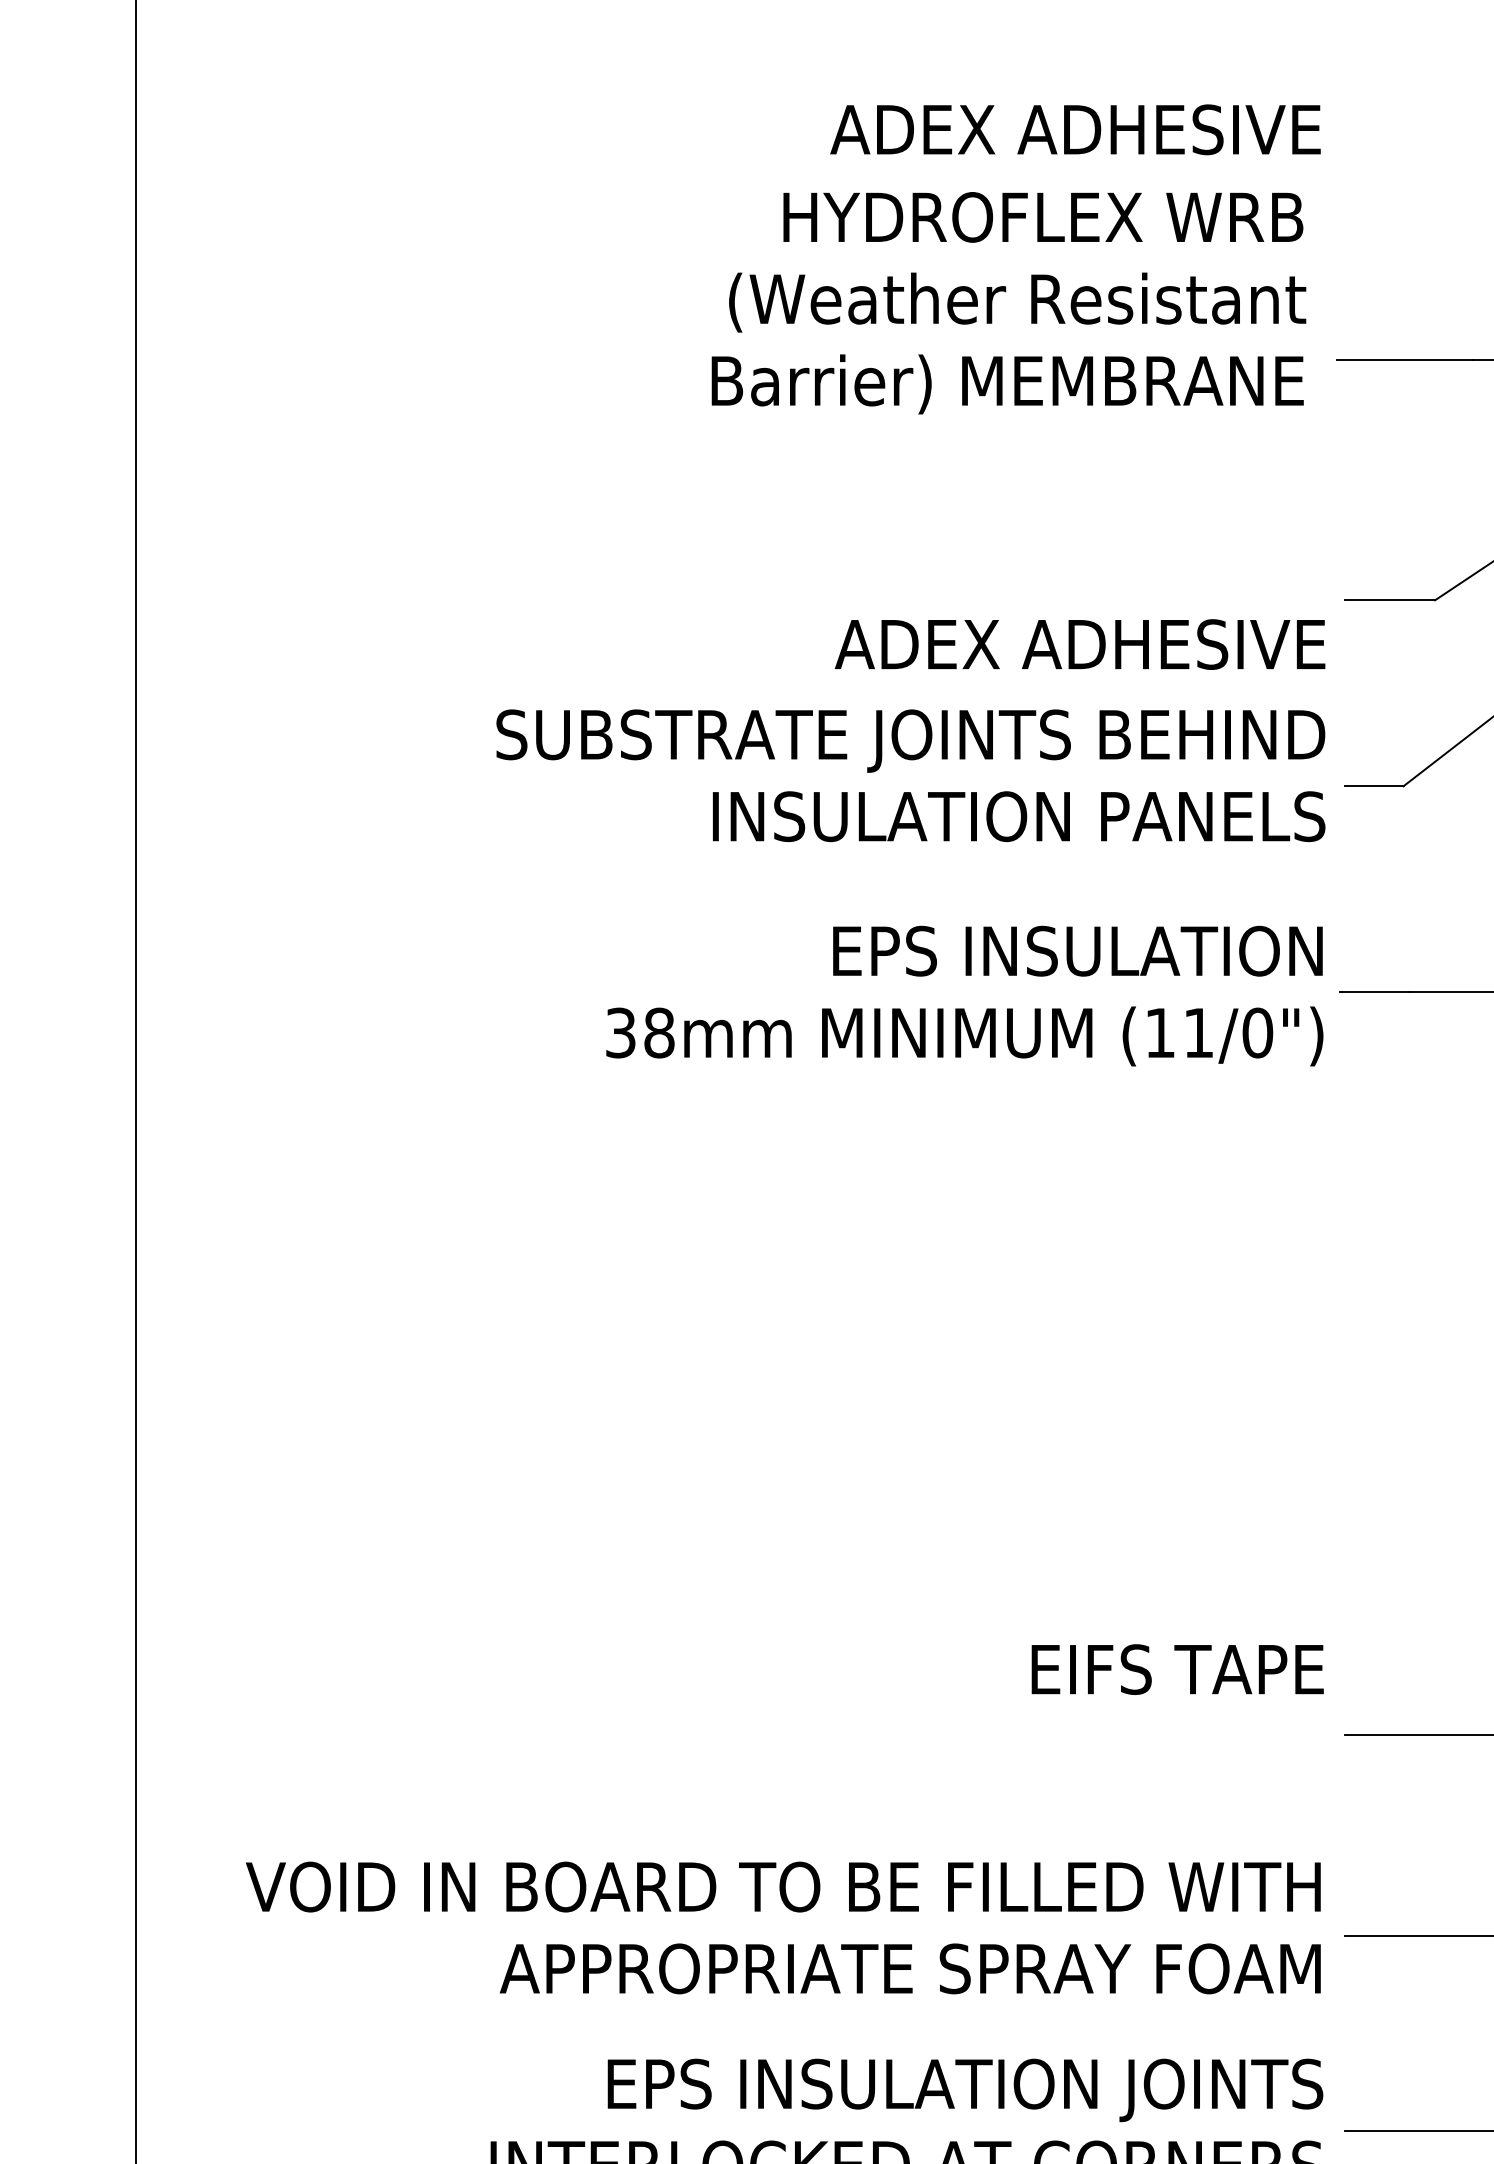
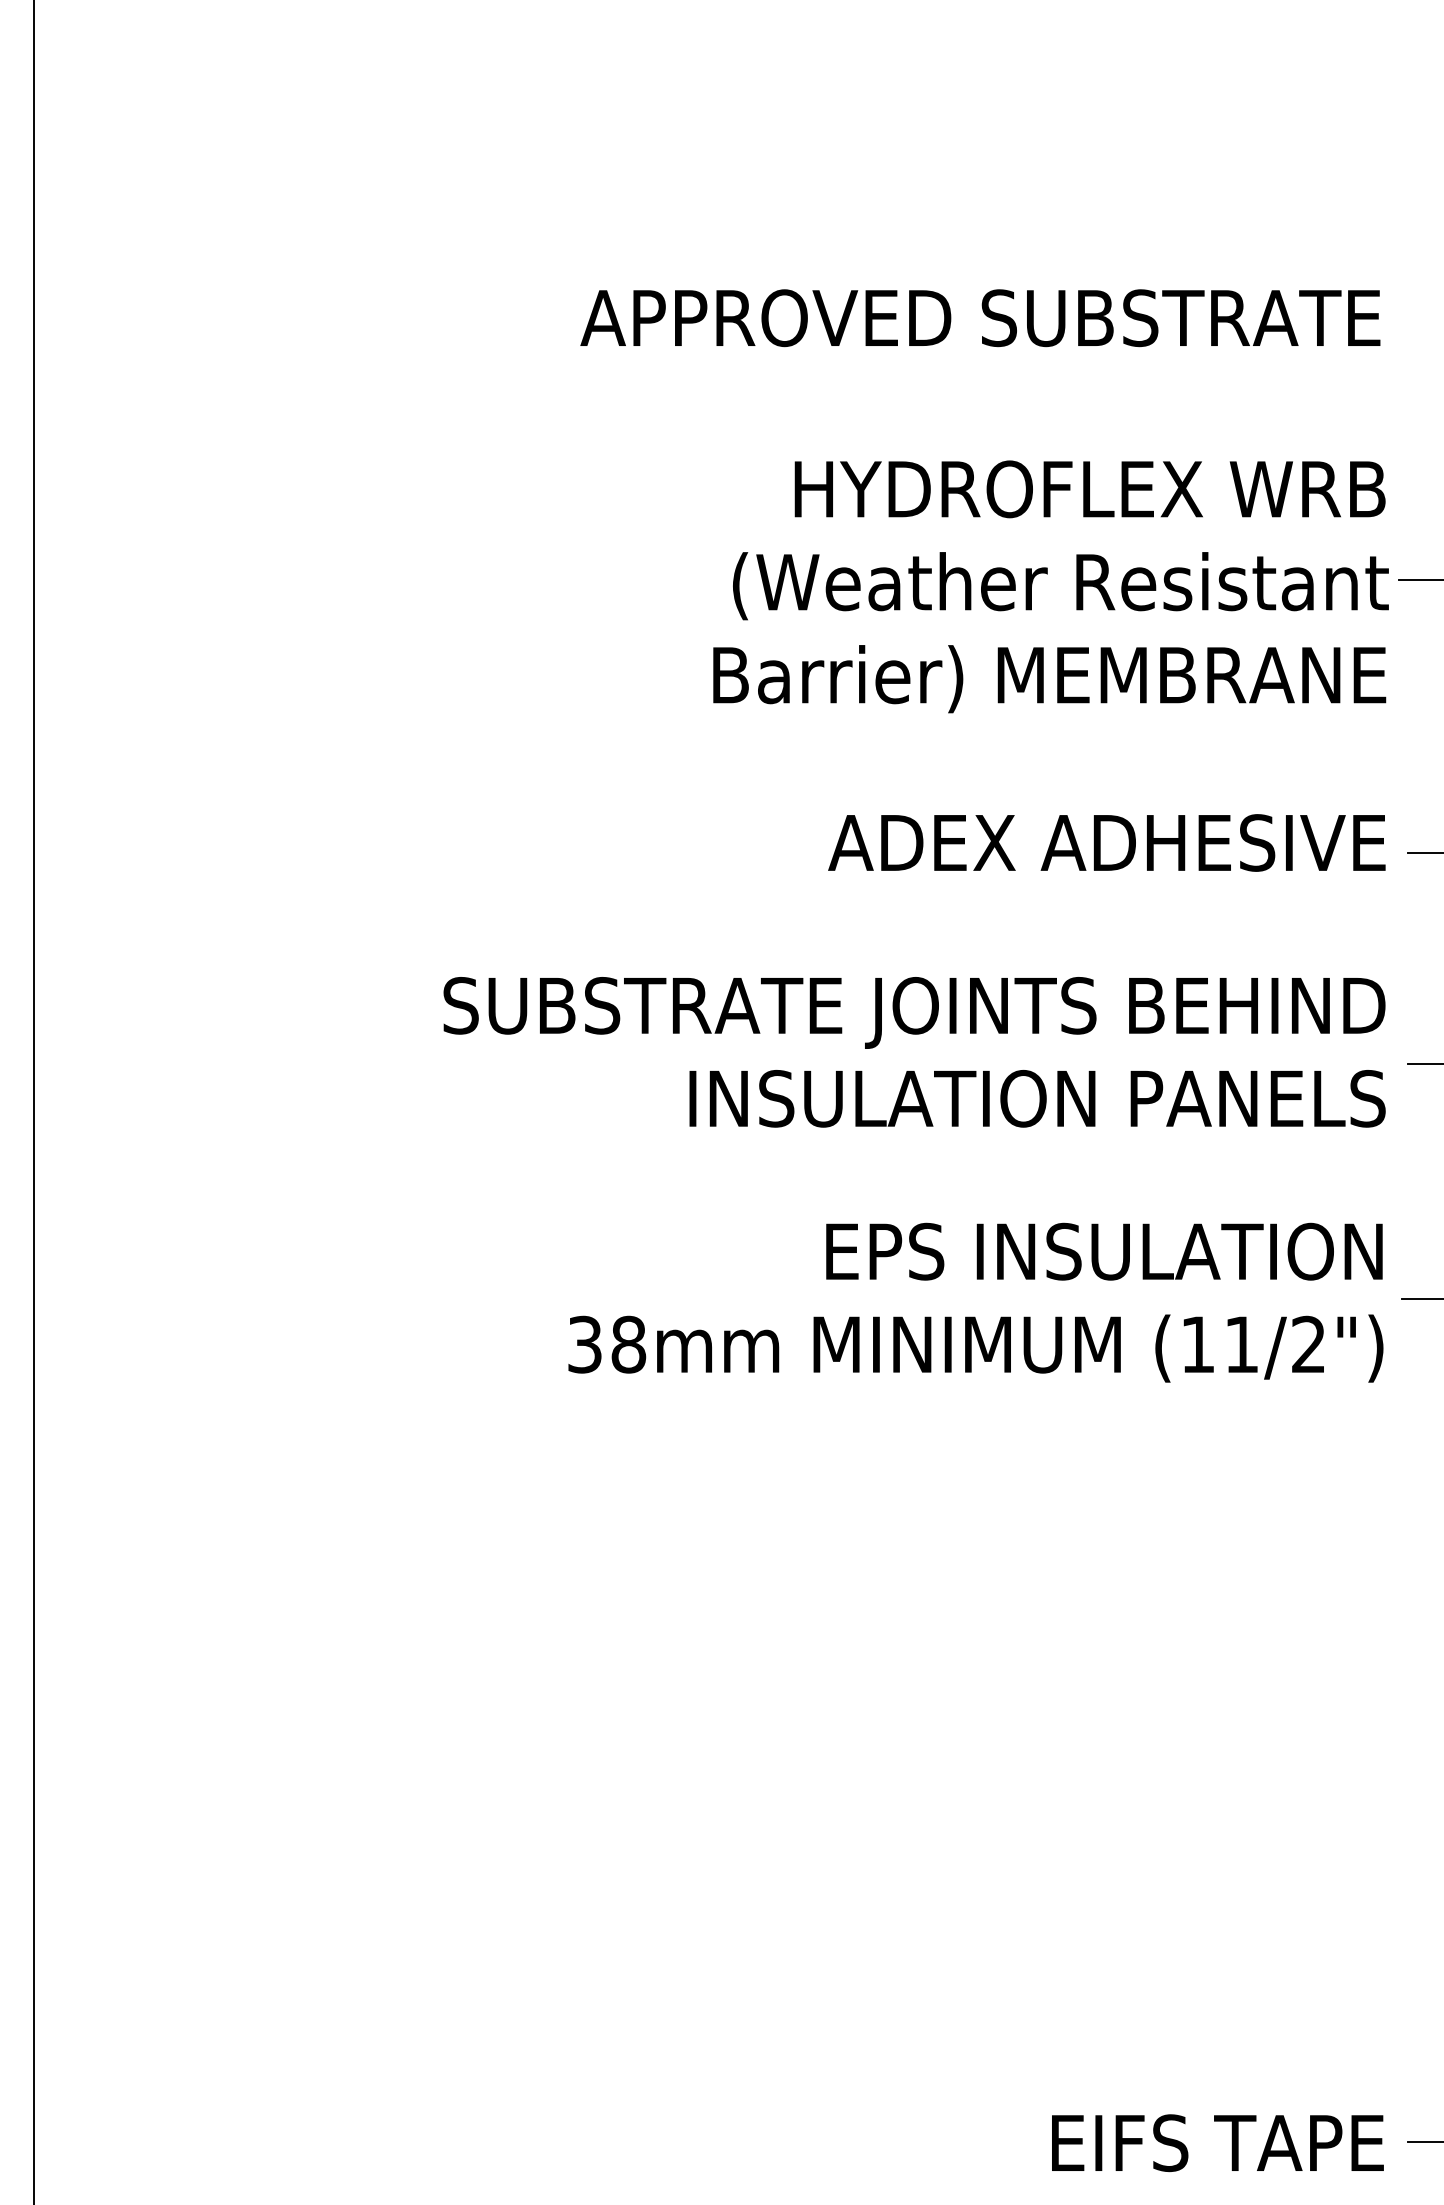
text: (951, 129) -> (960, 317), ADEX ADHESIVE -> APPROVED SUBSTRATE
text: (1008, 303) -> (1050, 587), moved
text: (1079, 644) -> (1106, 842), moved
text: (1257, 1032) -> (1308, 1344), (11/0") -> (11/2")
text: (1177, 1669) -> (1217, 2143), moved

